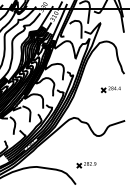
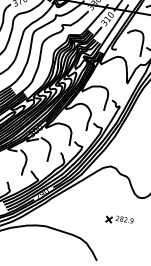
part: (86, 165) -> (119, 221), moved

